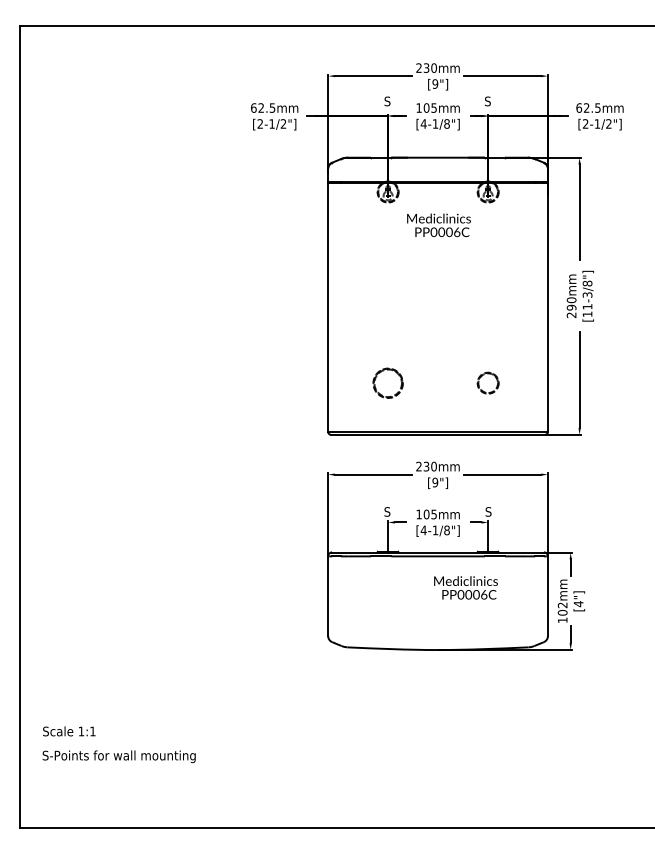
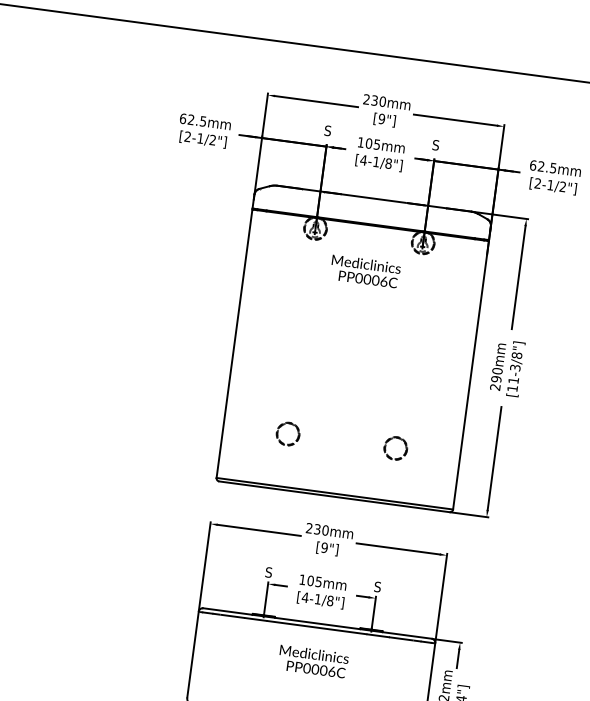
circle: (387, 382) -> (287, 433), size x0.71
text: (465, 587) -> (313, 661), moved

